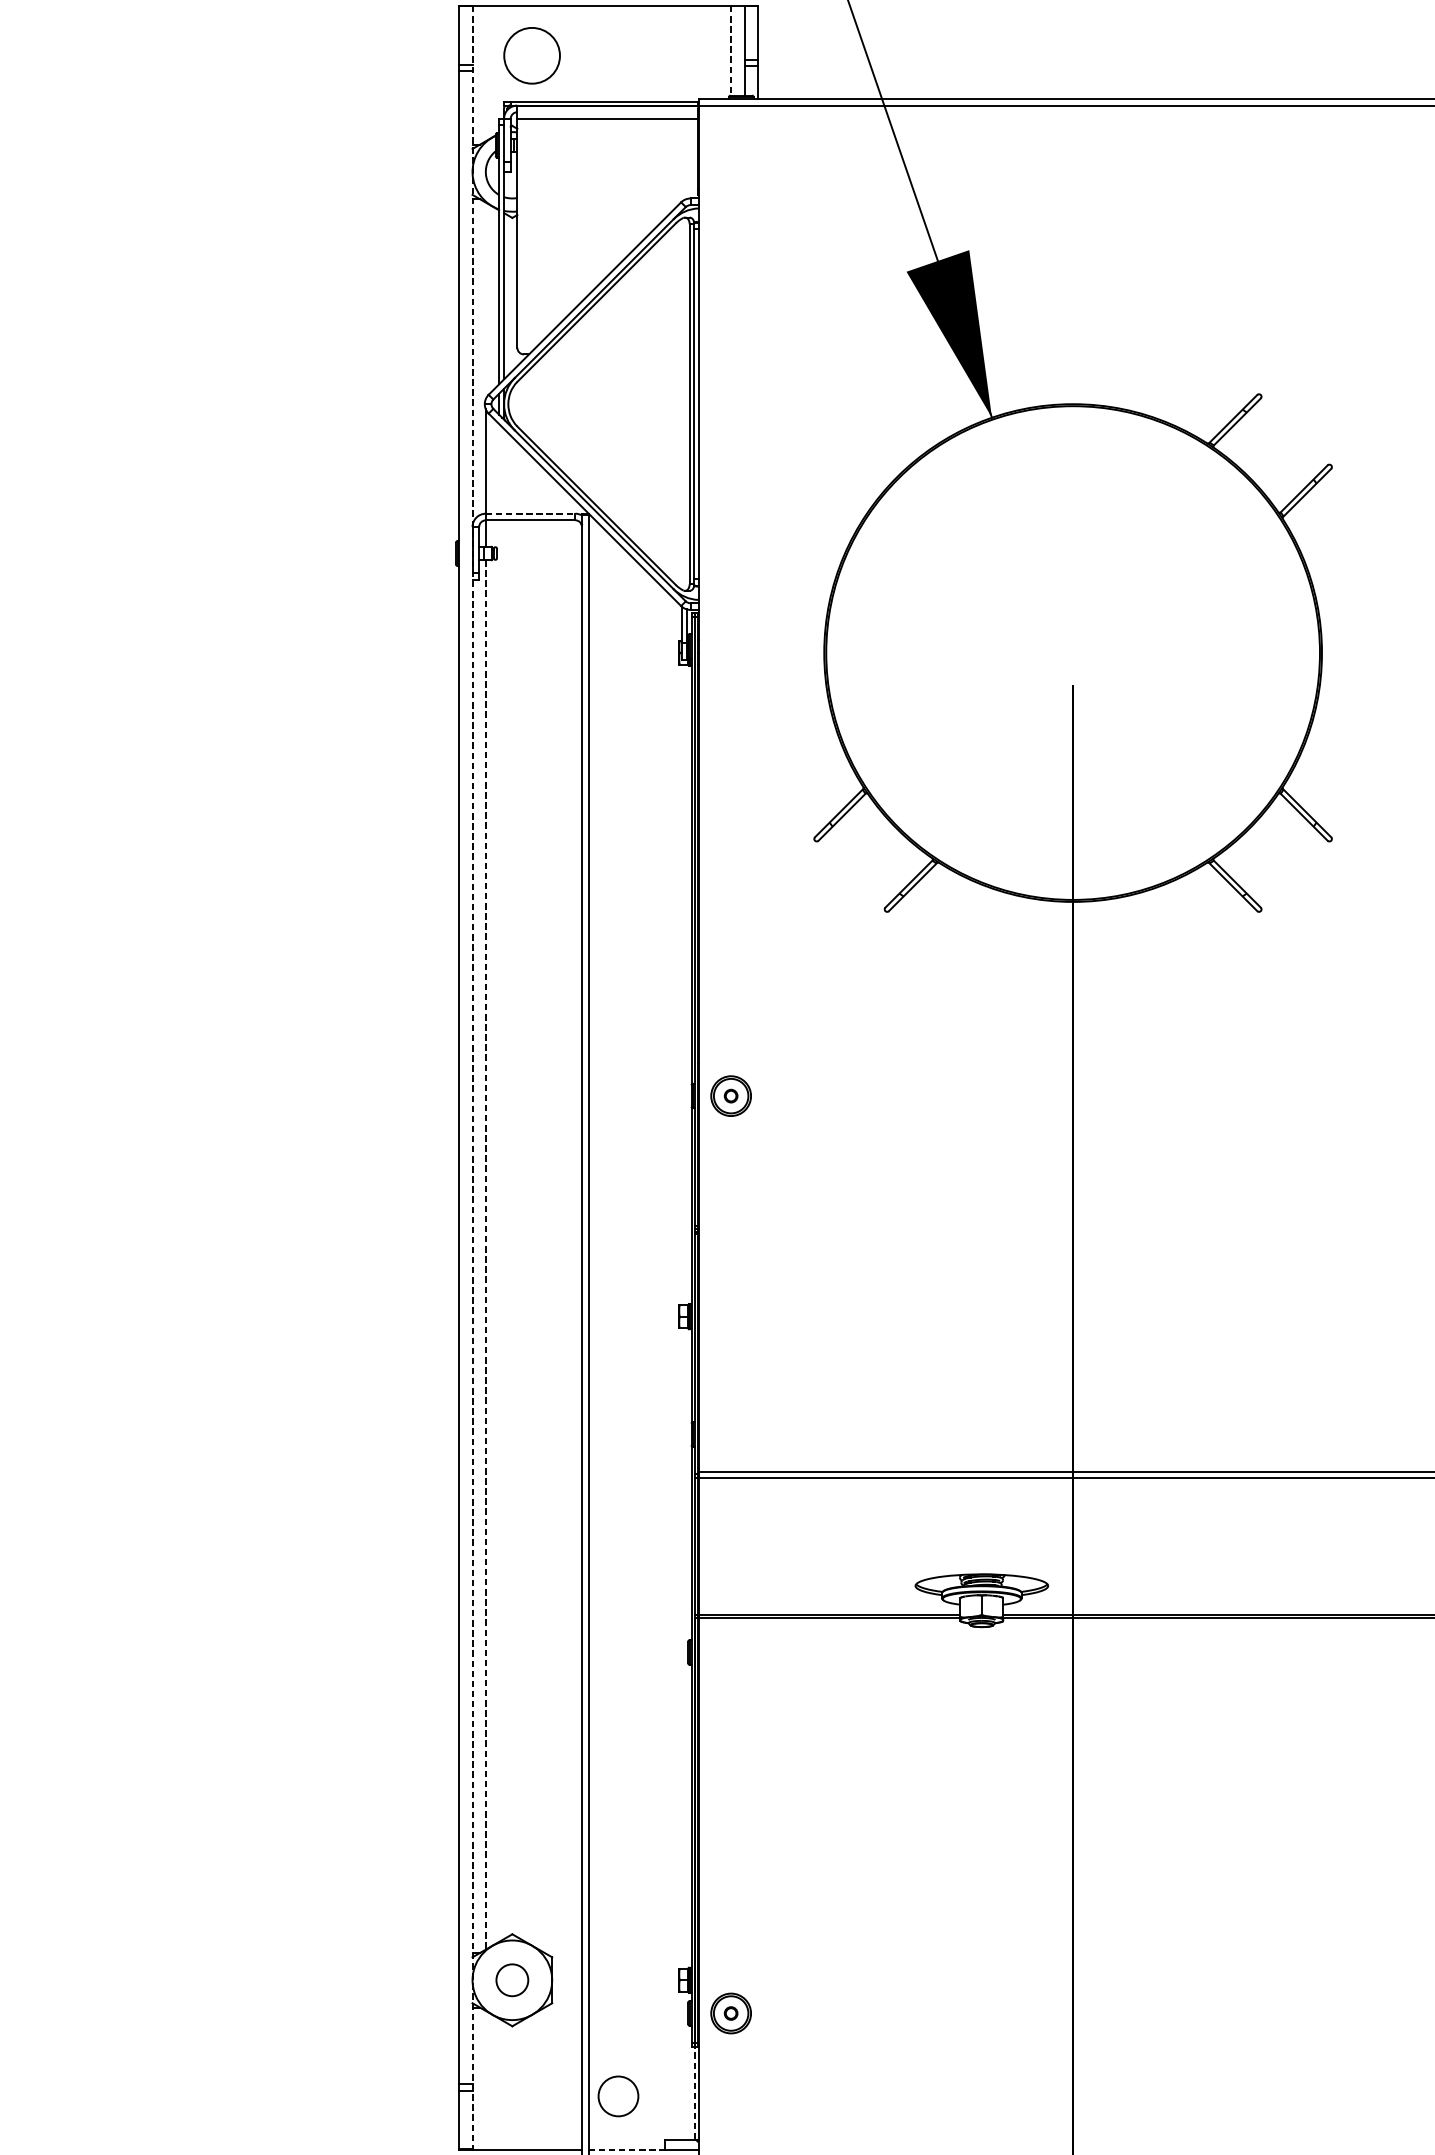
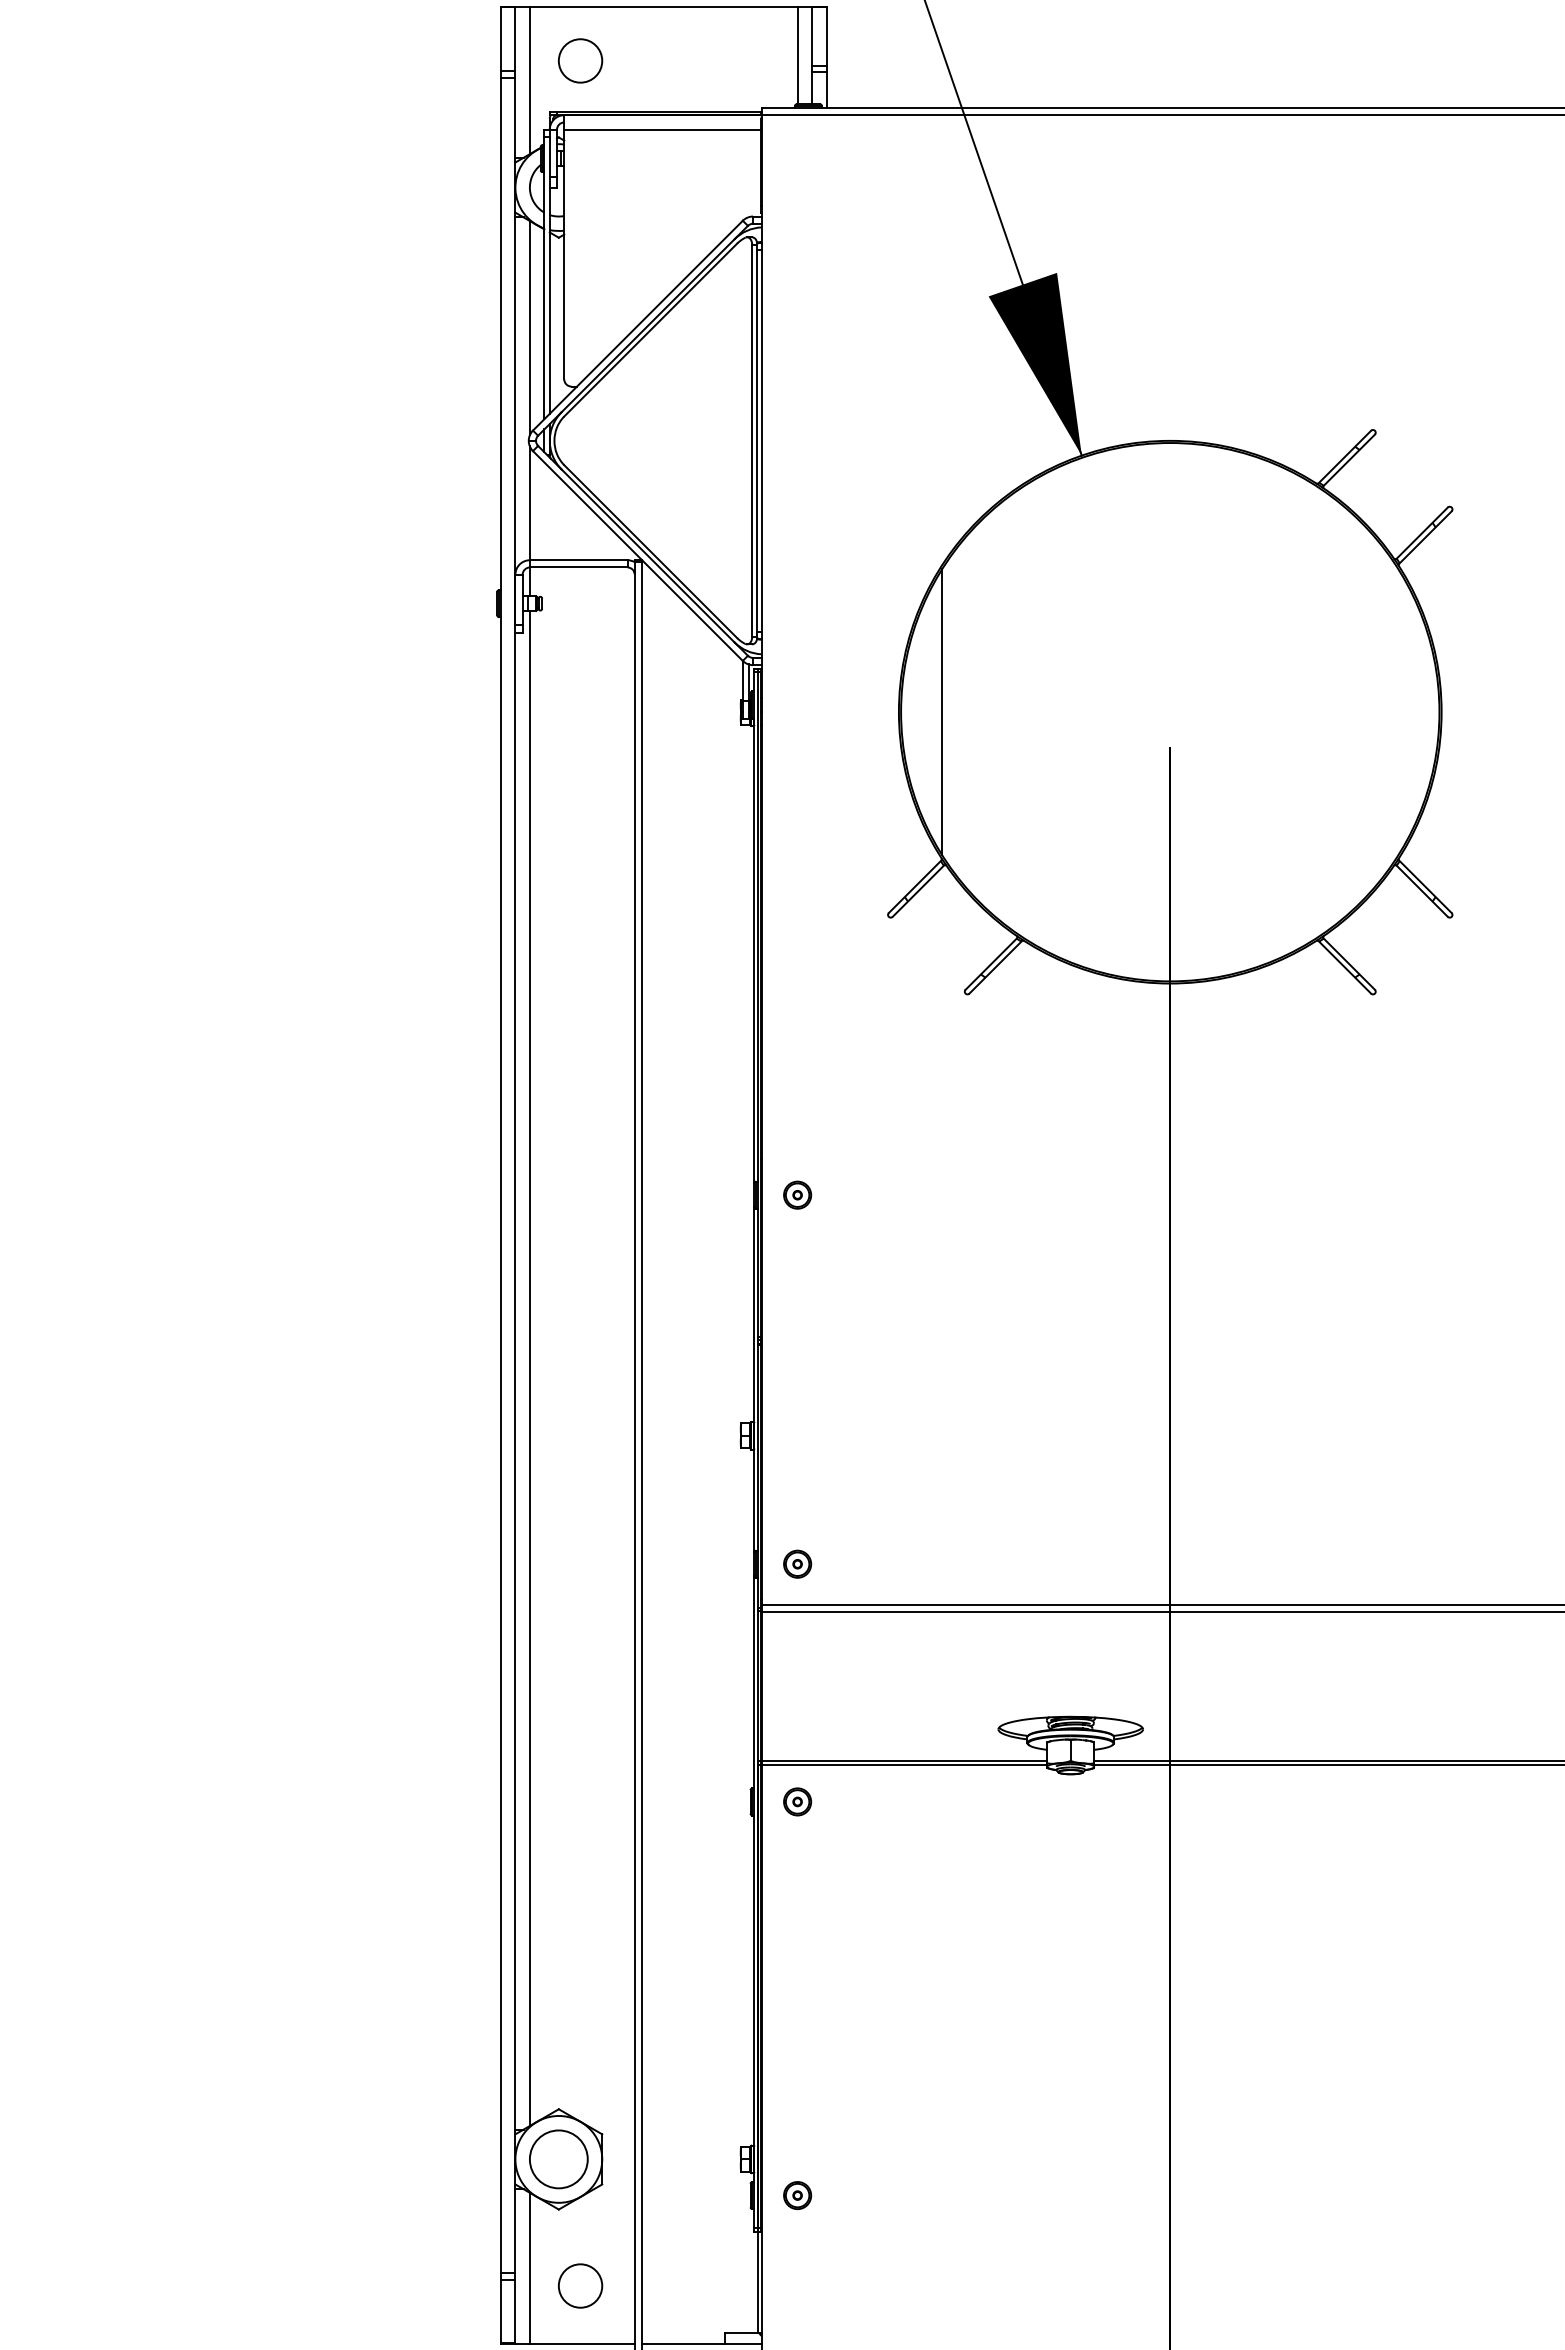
line: (731, 50) -> (797, 55), dashed -> solid
circle: (532, 55) -> (580, 60), size x0.71
line: (485, 73) -> (529, 80), added
line: (485, 301) -> (529, 328), added
line: (530, 513) -> (578, 560), dashed -> solid
line: (864, 653) -> (942, 712), added
line: (472, 1077) -> (515, 1175), dashed -> solid
part: (731, 1095) -> (797, 1194), size x0.62
line: (485, 1254) -> (529, 1368), dashed -> solid
part: (731, 1433) -> (797, 1563), added
part: (731, 1652) -> (797, 1801), added
circle: (512, 1980) -> (558, 2159), size x1.67
part: (731, 2013) -> (797, 2195), size x0.62
line: (485, 2079) -> (529, 2267), added
line: (694, 2093) -> (757, 2282), dashed -> solid
circle: (618, 2095) -> (580, 2285), moved
line: (626, 2149) -> (683, 2343), dashed -> solid

